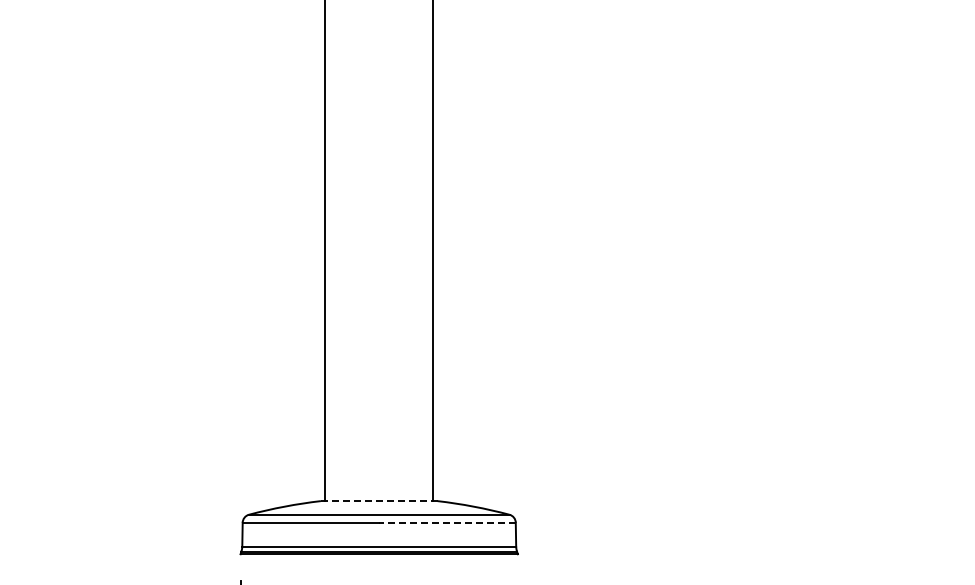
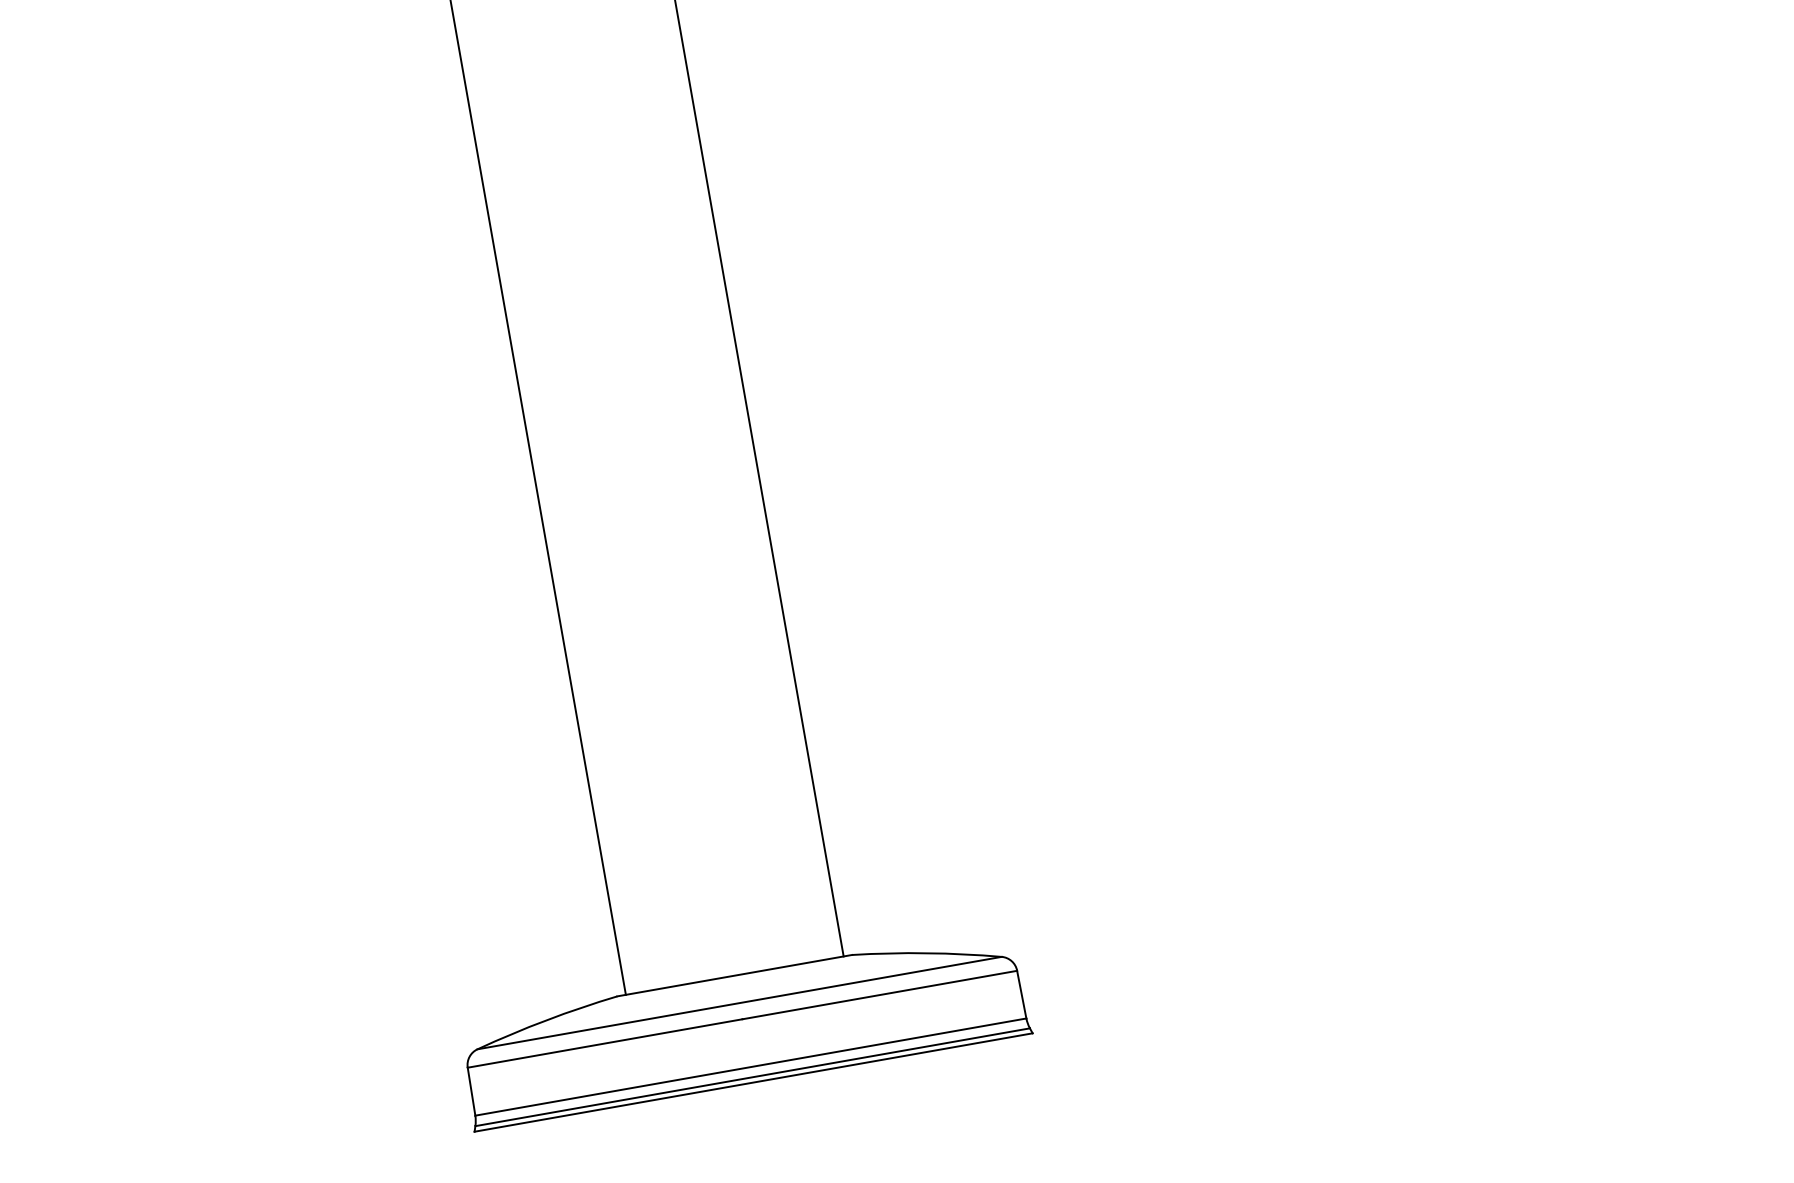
line: (378, 501) -> (733, 976), dashed -> solid
line: (447, 522) -> (879, 994), dashed -> solid

